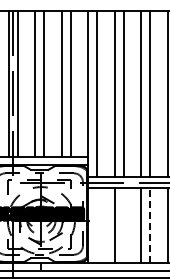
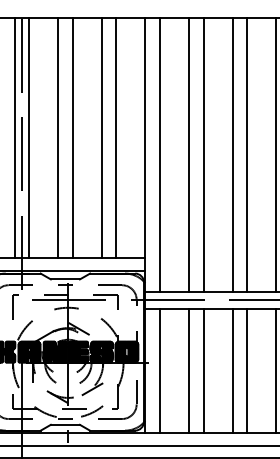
line: (97, 225) -> (160, 370), added
line: (123, 225) -> (203, 370), added
line: (150, 225) -> (247, 370), dashed -> solid

